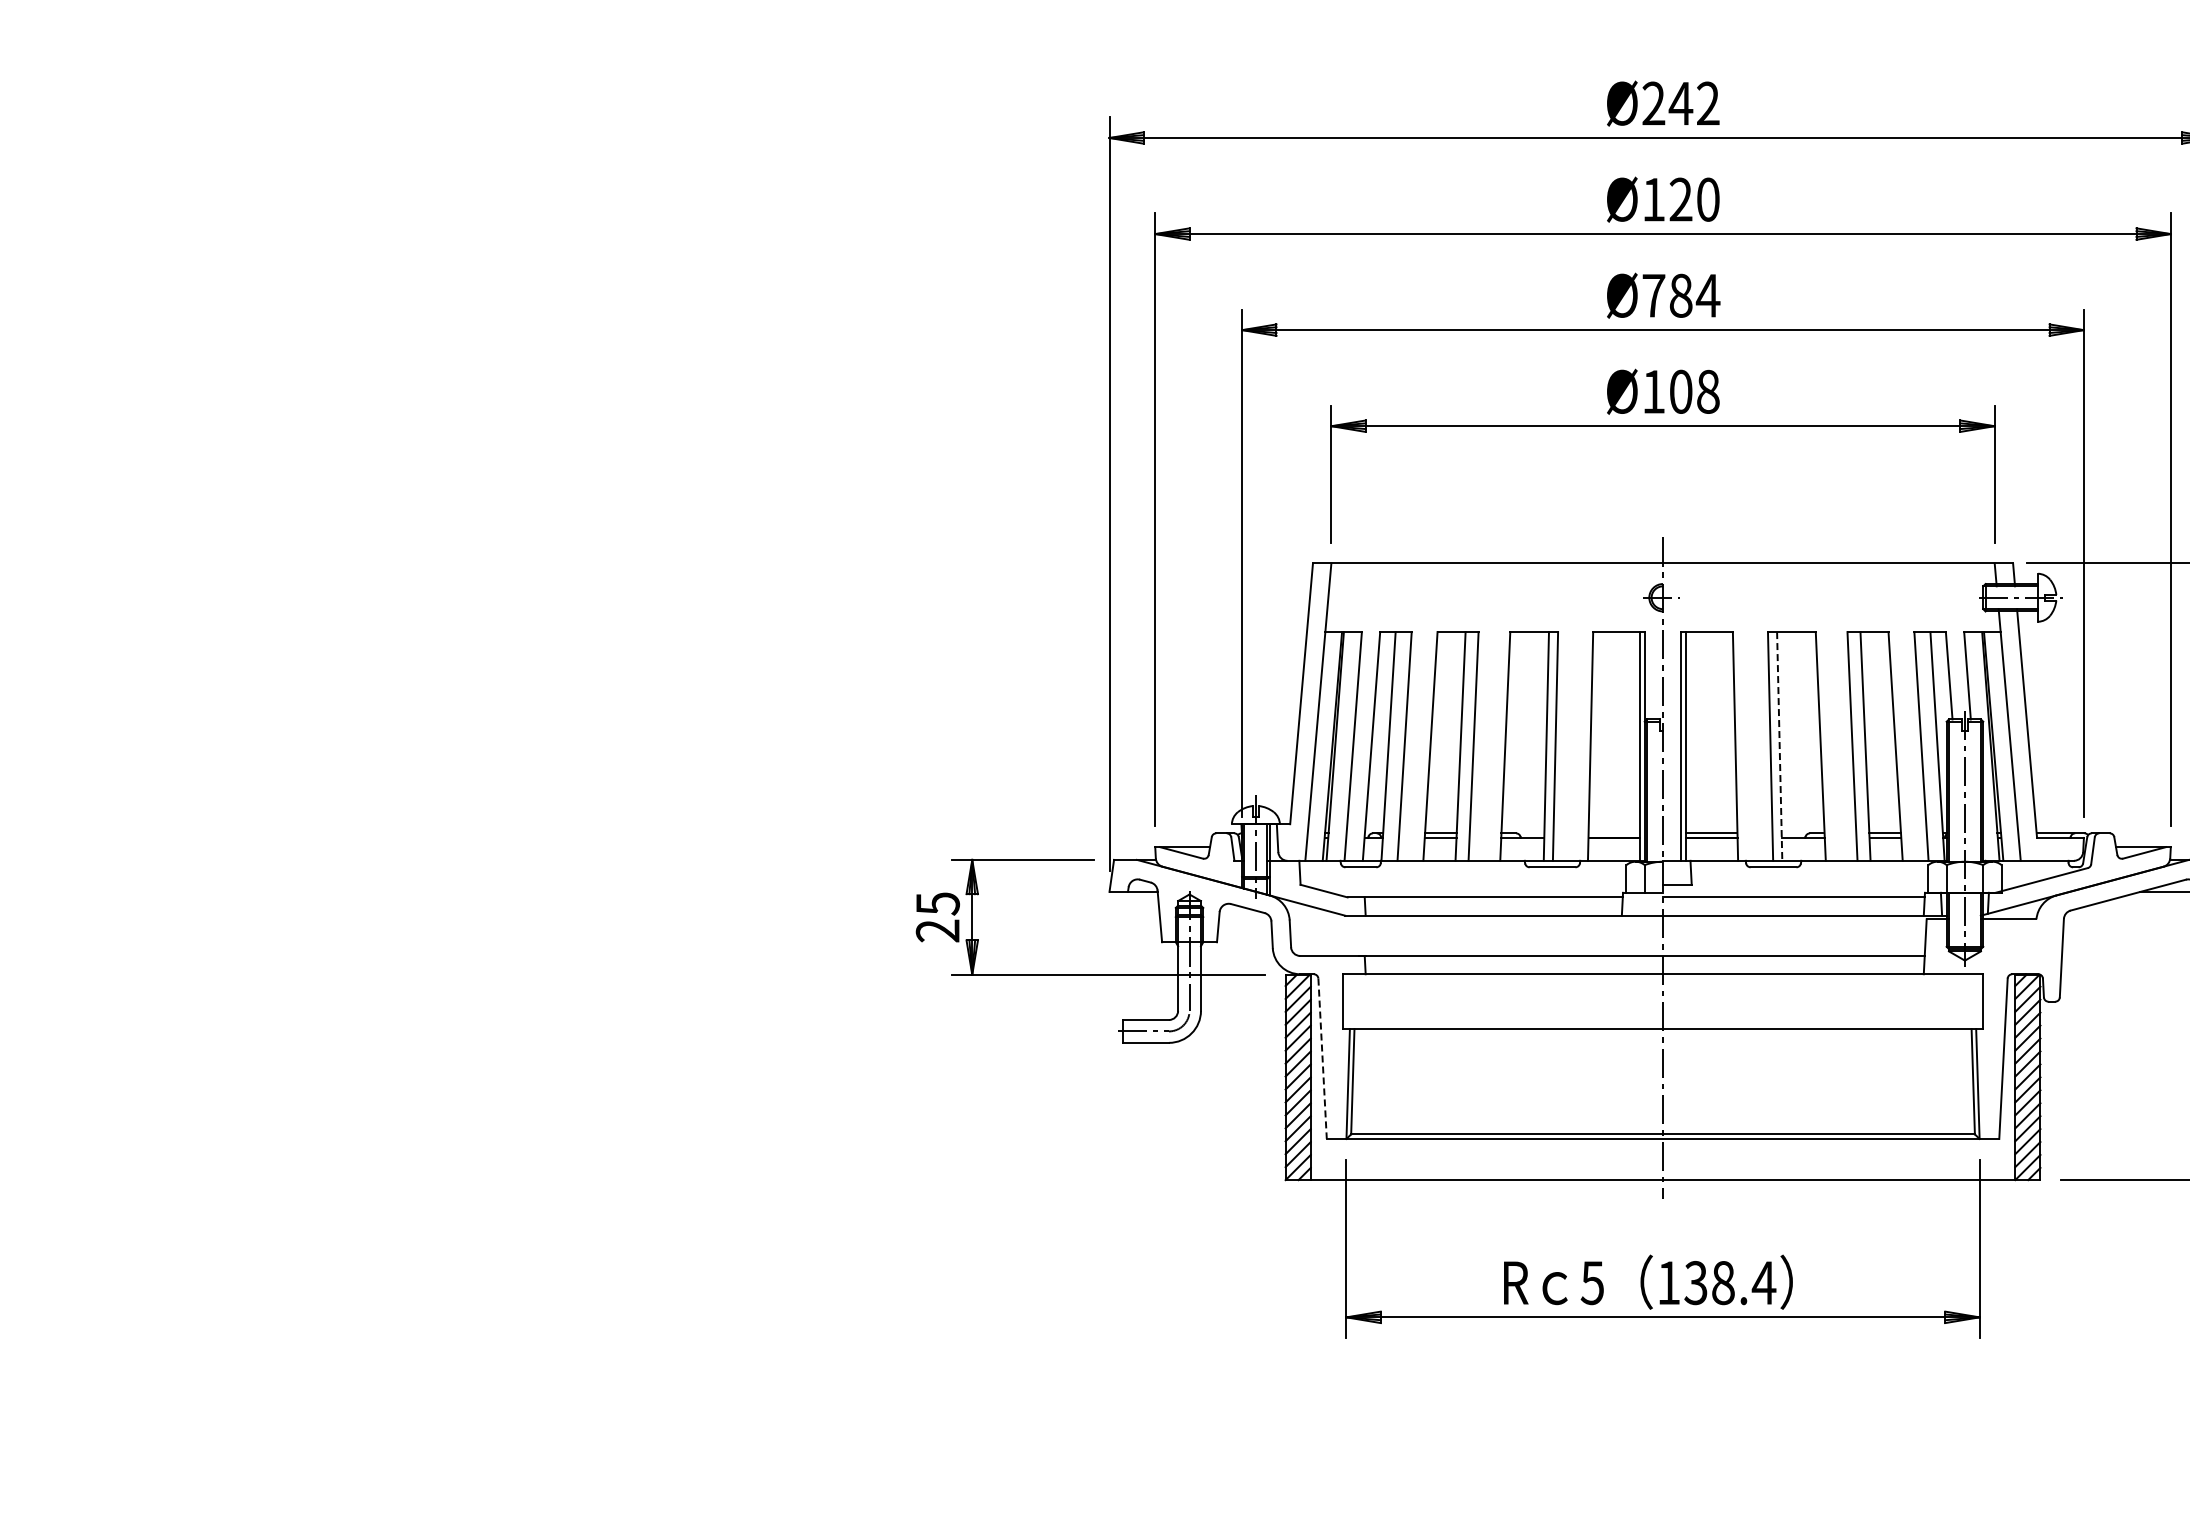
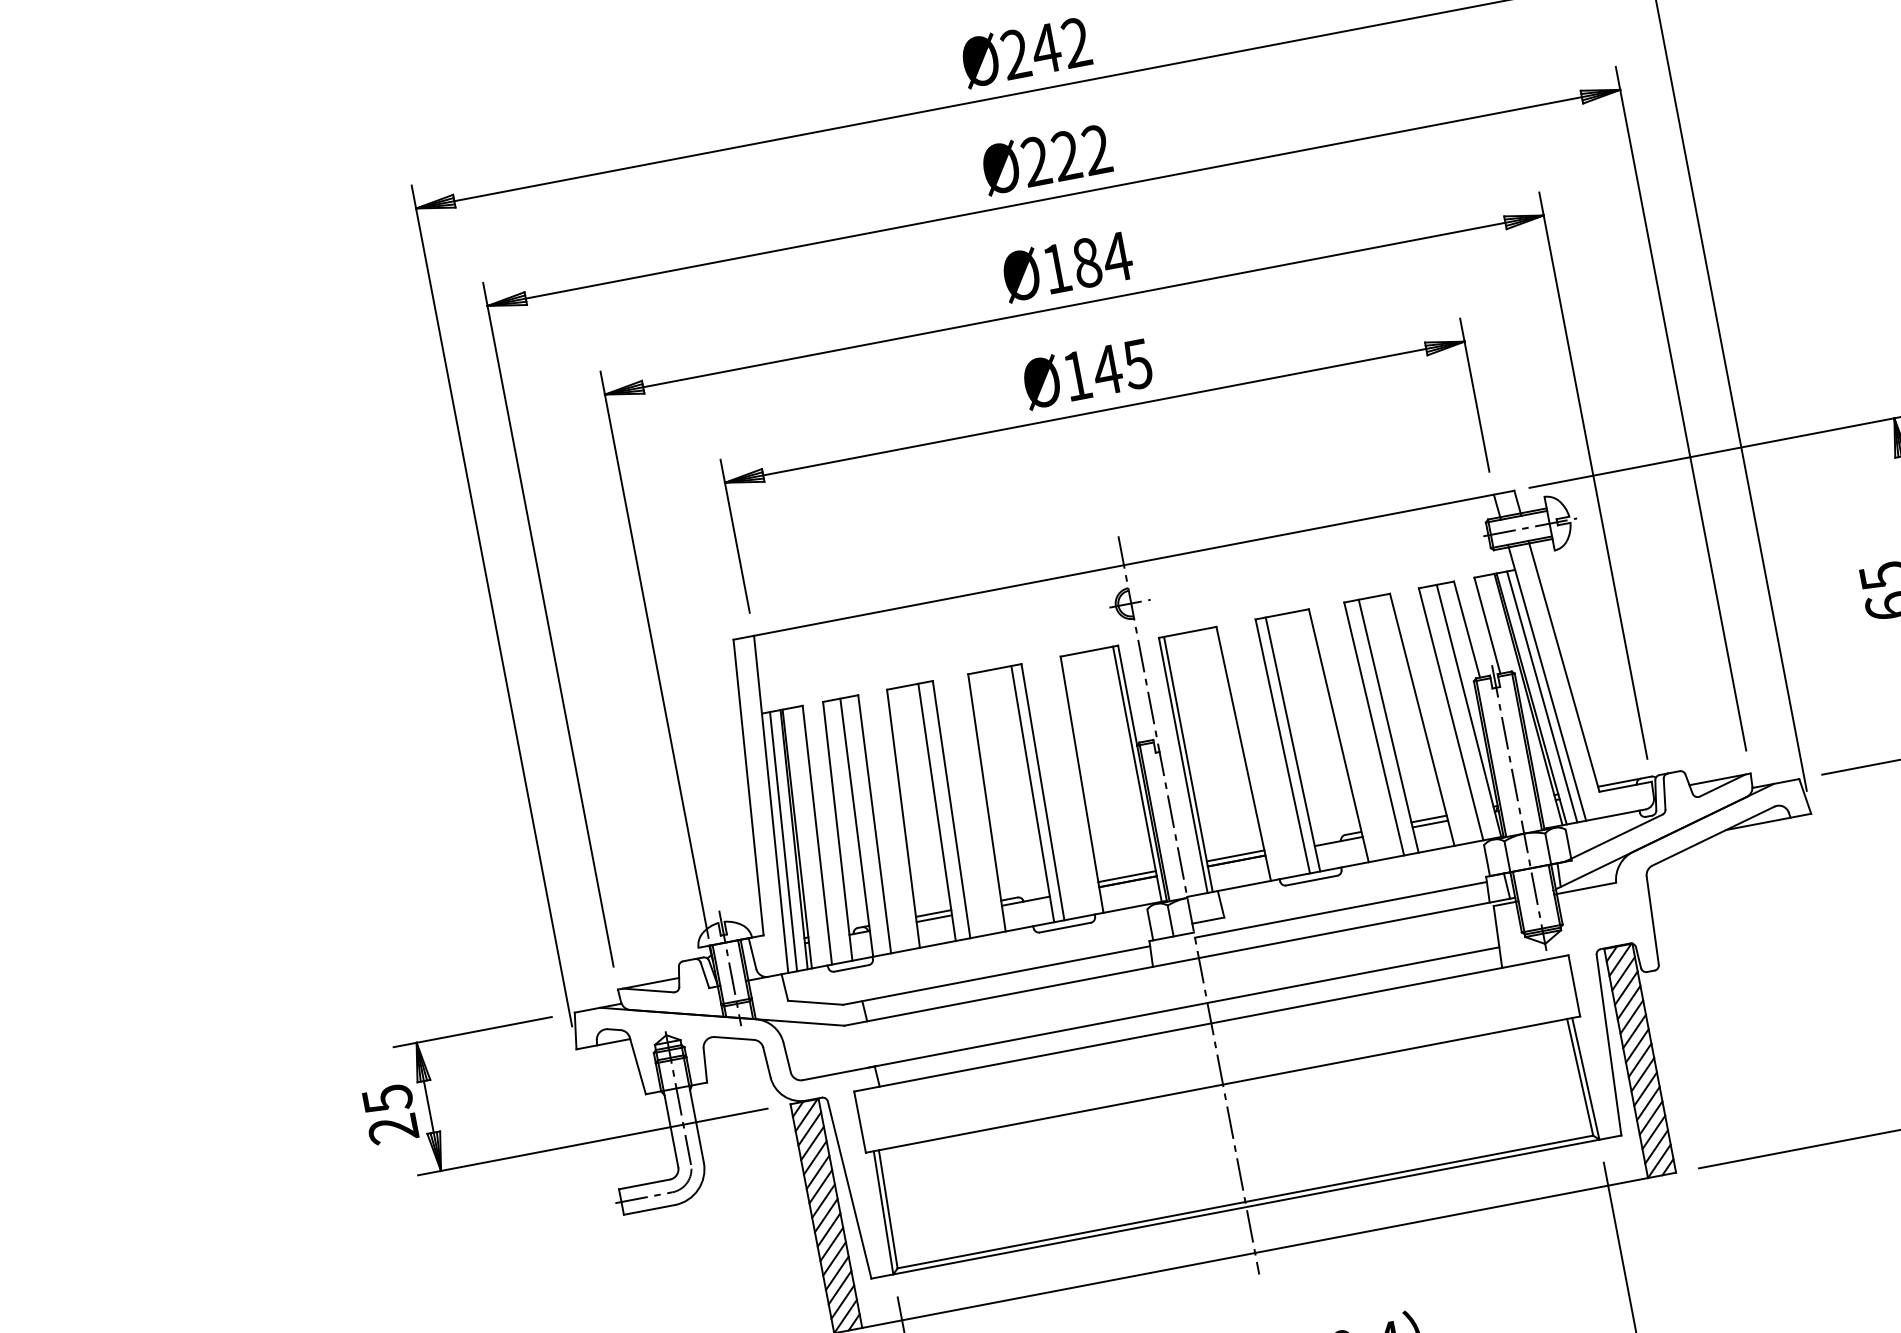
text: (1680, 199) -> (1066, 155), Ø120 -> Ø222
text: (1653, 295) -> (1056, 268), Ø784 -> Ø184
text: (1693, 391) -> (1121, 366), Ø108 -> Ø145
line: (1322, 746) -> (783, 841), added
line: (1779, 746) -> (1292, 744), dashed -> solid
line: (2002, 746) -> (1541, 697), added
line: (1614, 833) -> (1127, 876), added
line: (1322, 1059) -> (849, 1190), dashed -> solid

